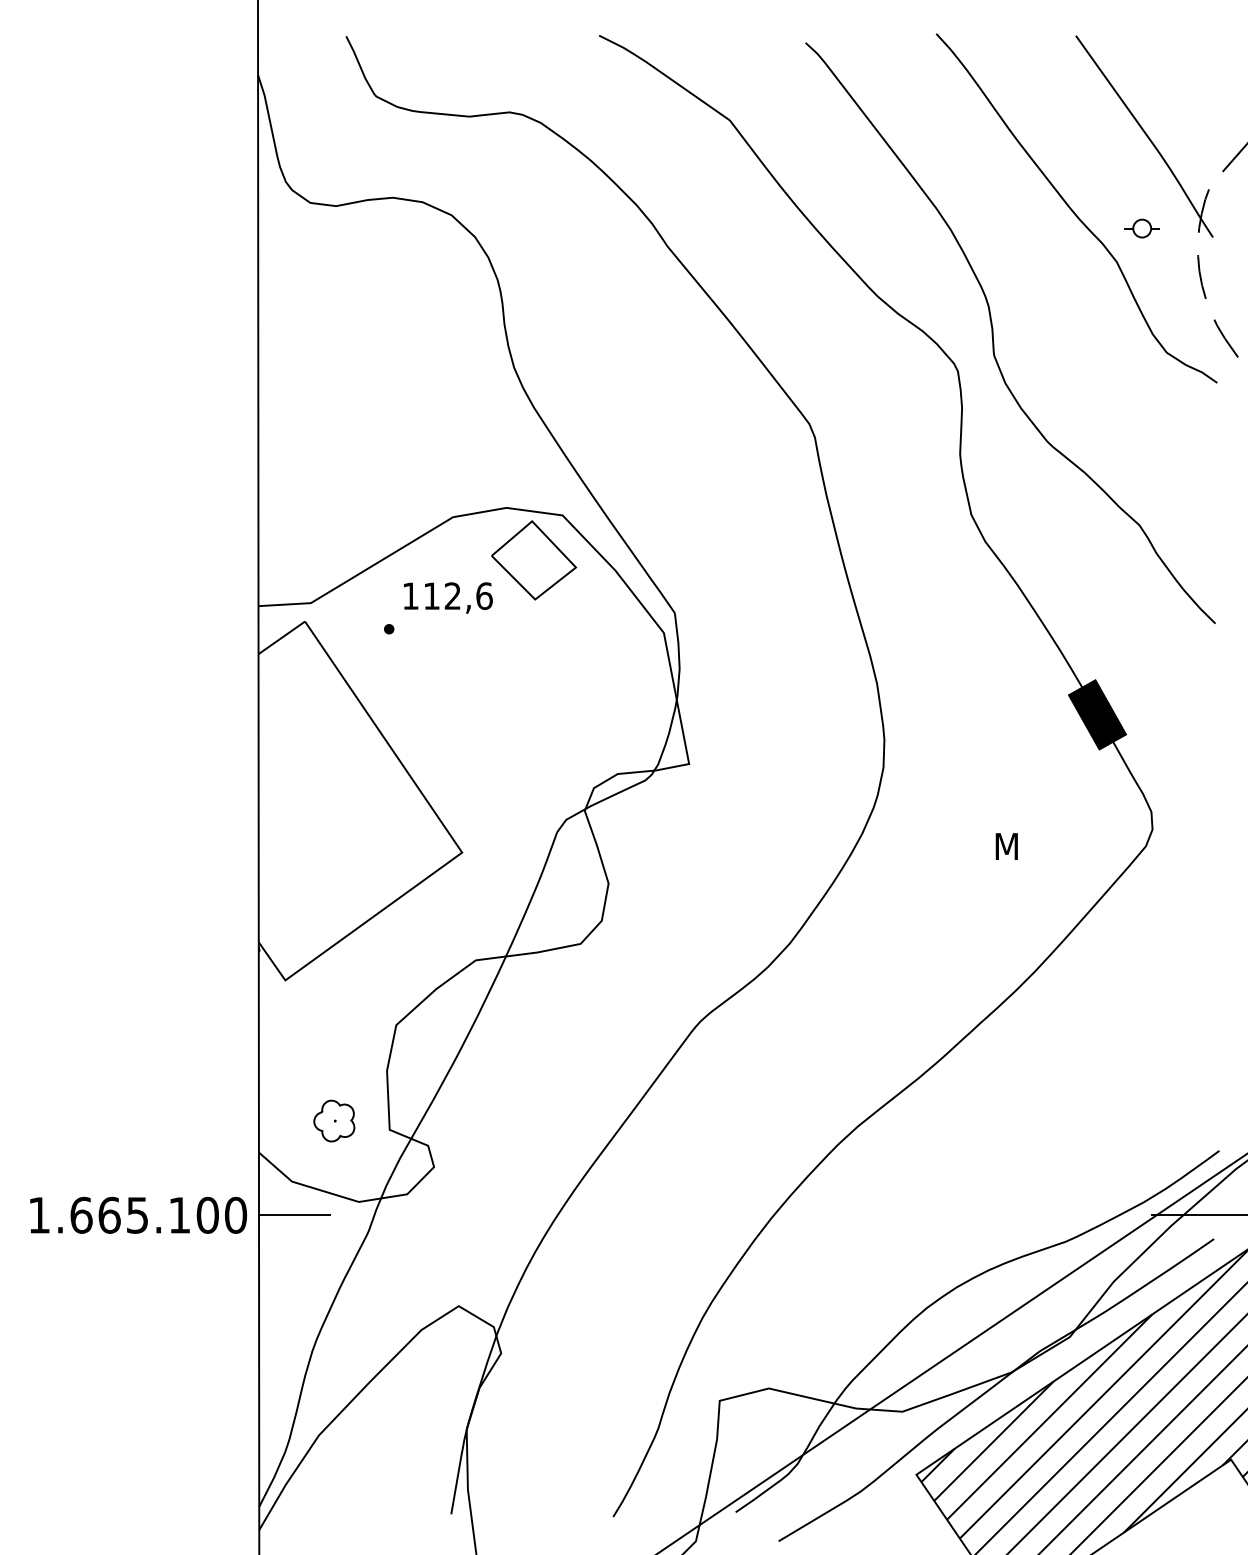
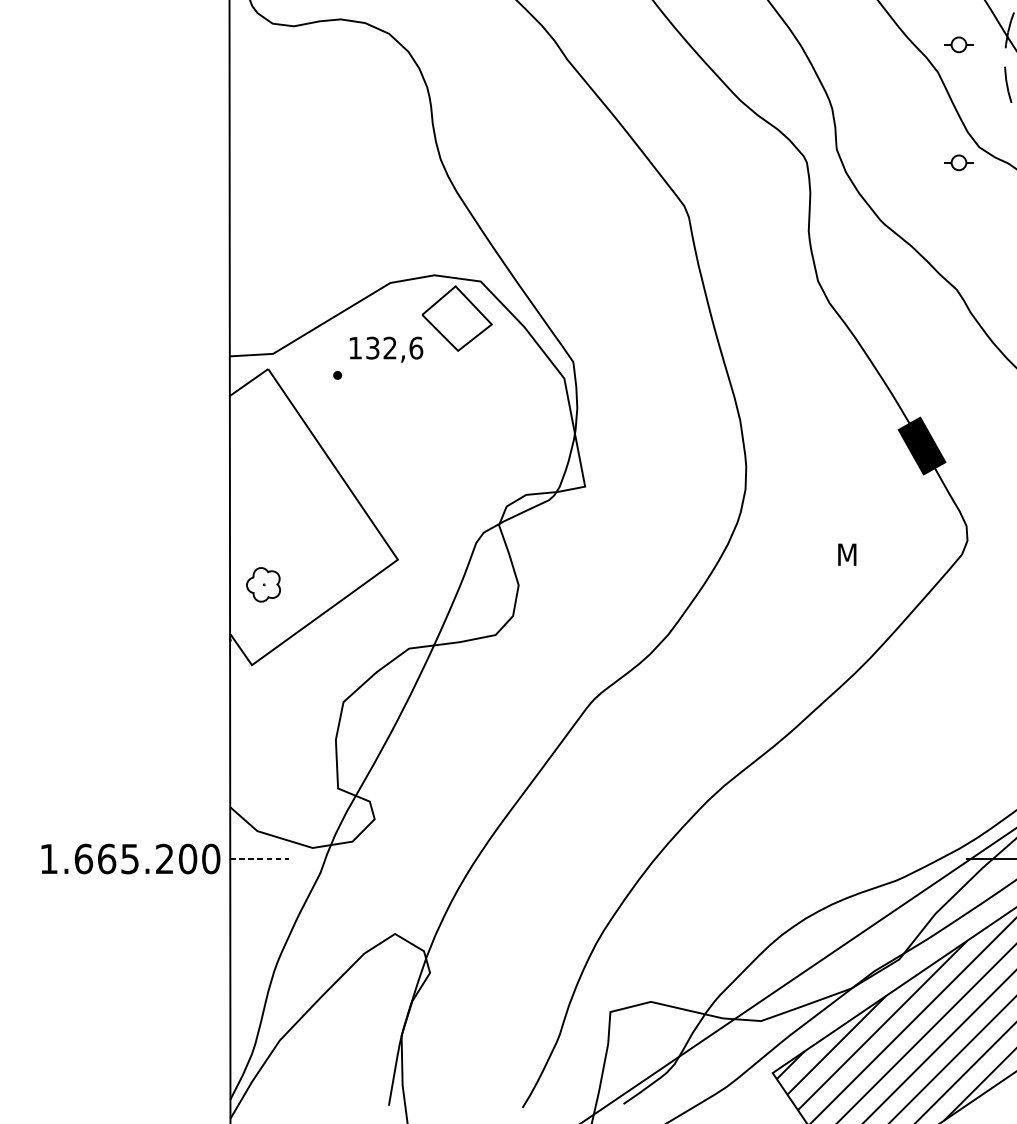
part: (1141, 371) -> (958, 162), added
text: (431, 596) -> (372, 348), 112,6 -> 132,6
part: (334, 1120) -> (263, 584), moved
text: (179, 1214) -> (164, 858), 1.665.100 -> 1.665.200
line: (294, 1215) -> (259, 859), solid -> dashed

